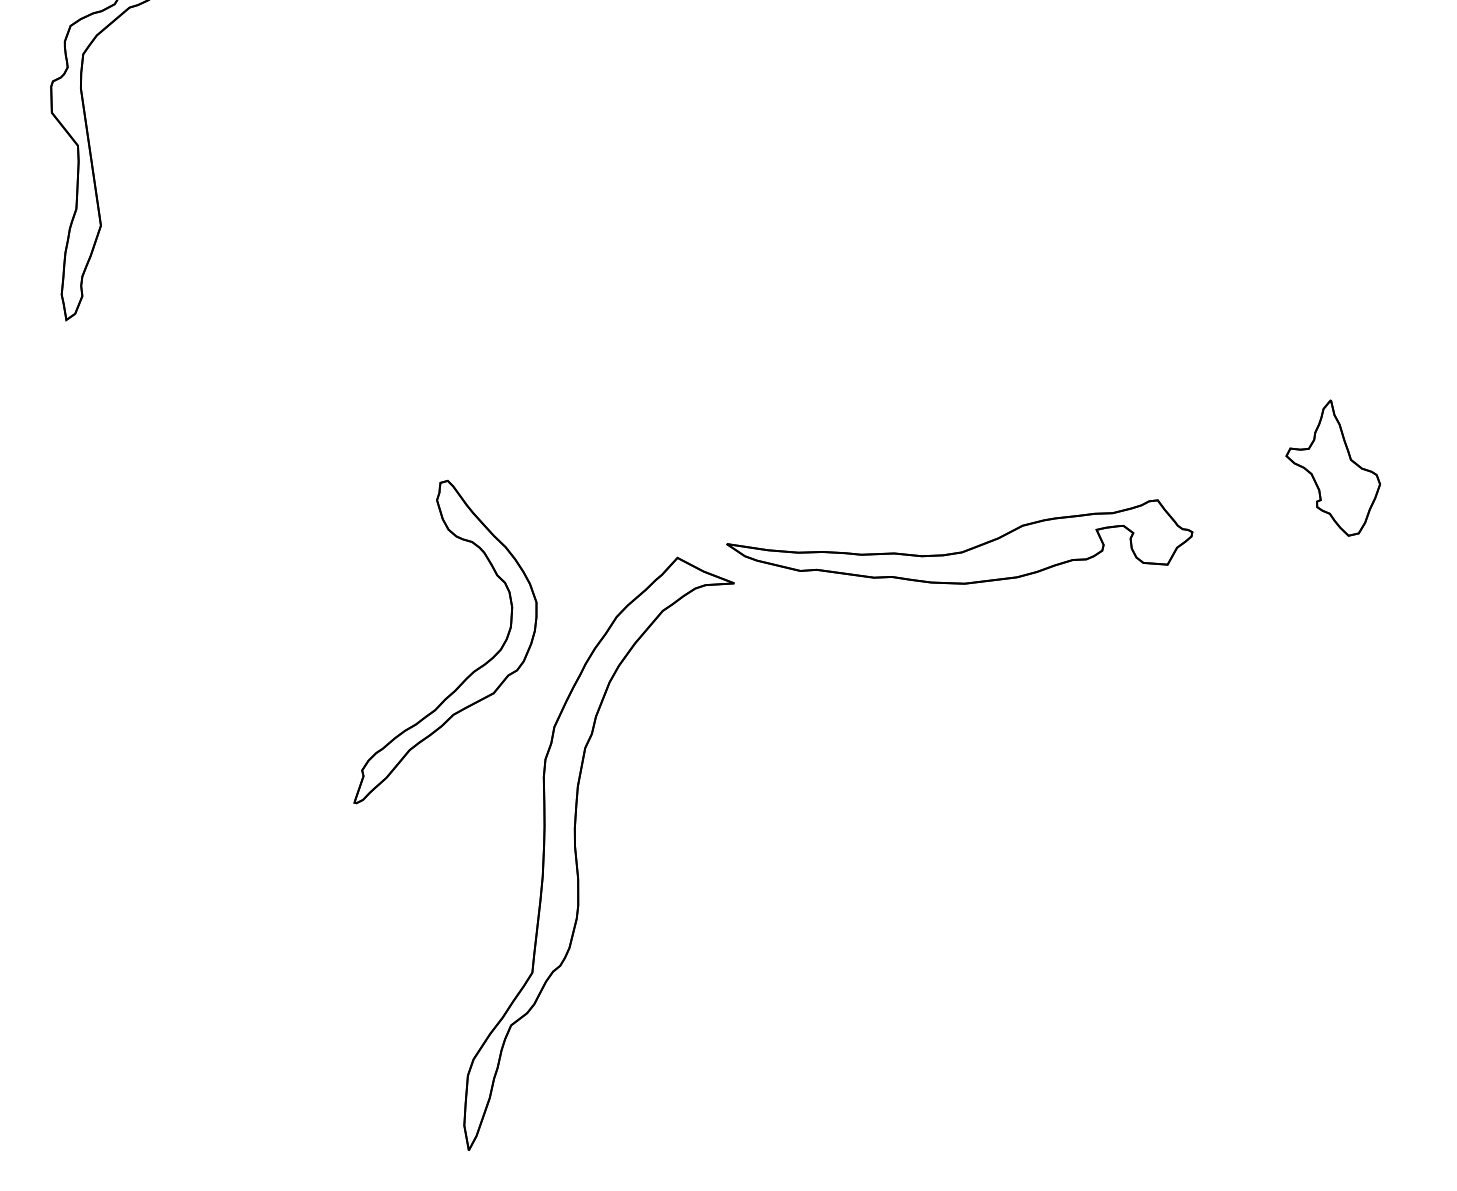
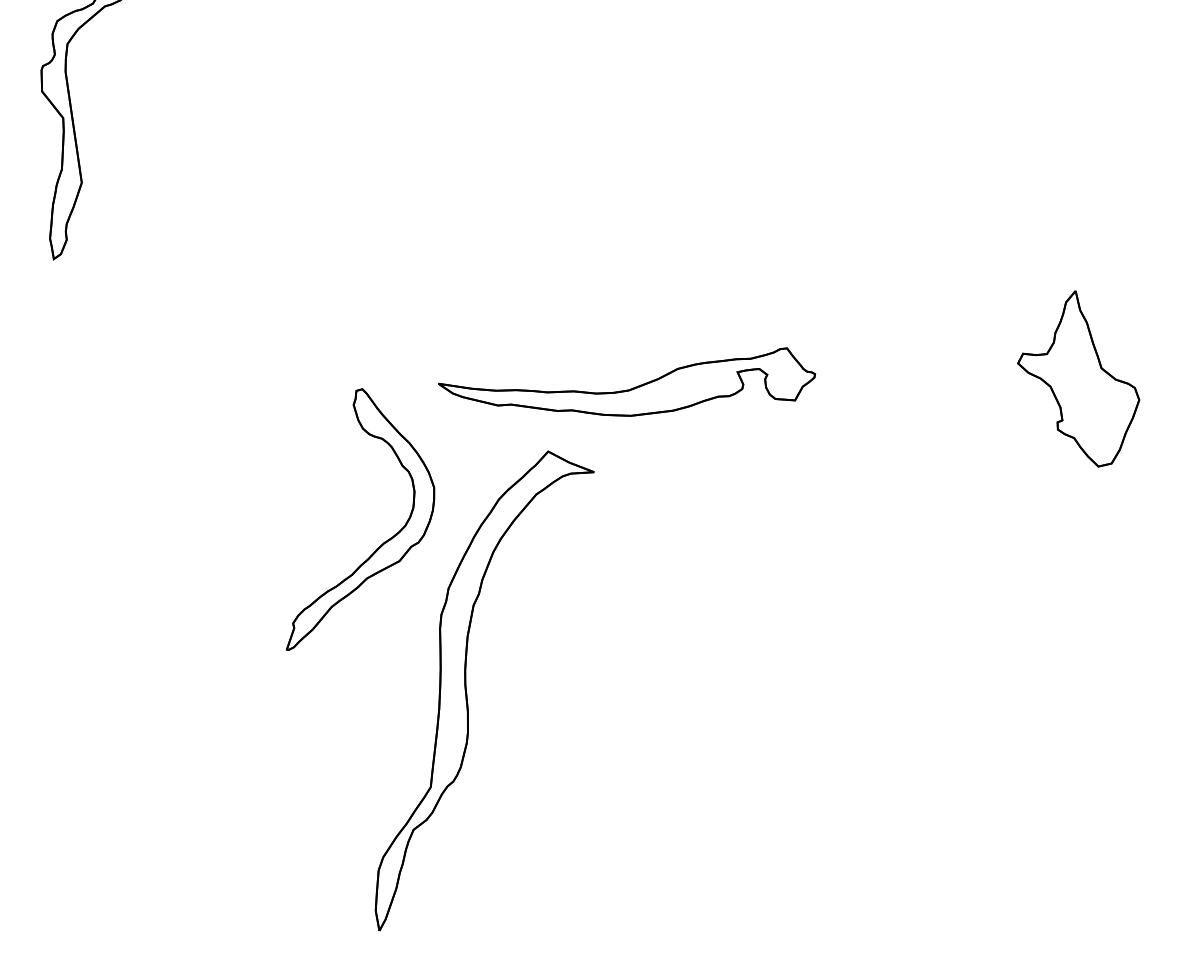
part: (1333, 467) -> (1078, 378), size x1.6
part: (963, 550) -> (629, 388), moved

